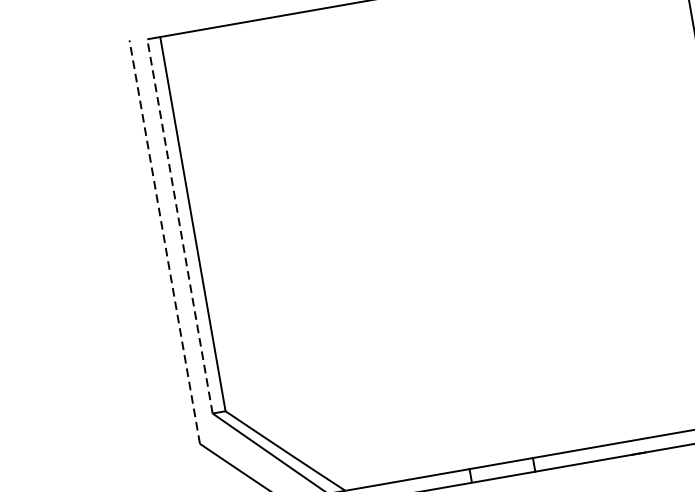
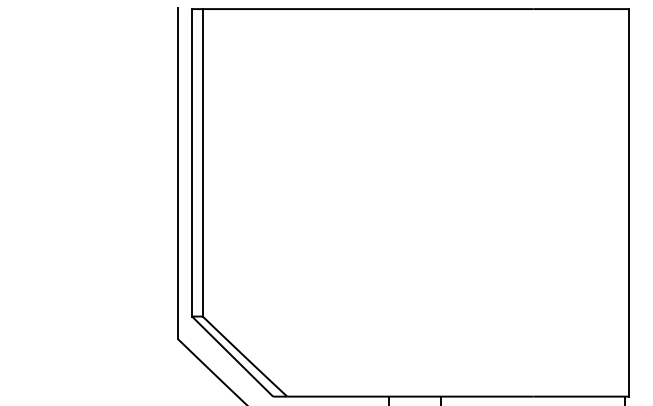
line: (180, 225) -> (192, 162), dashed -> solid
line: (164, 242) -> (177, 173), dashed -> solid

